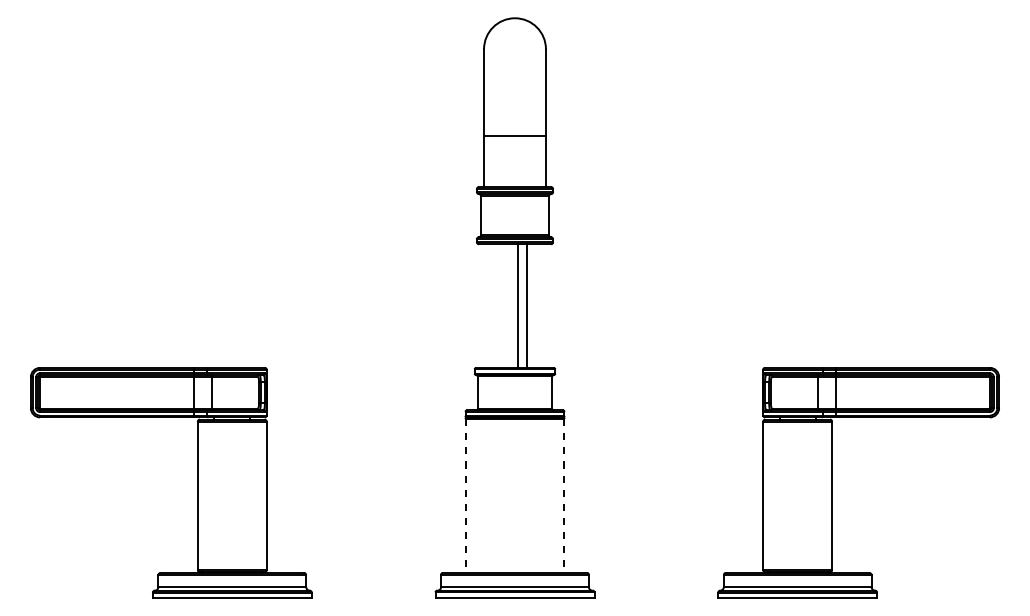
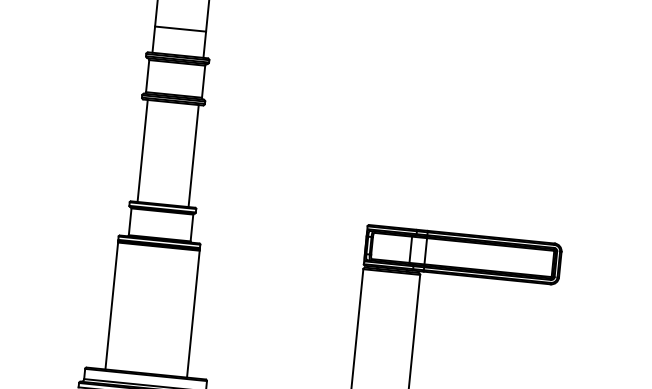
line: (514, 136) -> (180, 29), moved
line: (518, 305) -> (143, 150), moved
line: (526, 305) -> (193, 155), moved
line: (465, 496) -> (111, 306), dashed -> solid
line: (564, 496) -> (193, 314), dashed -> solid

